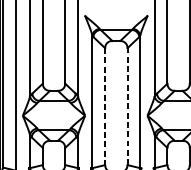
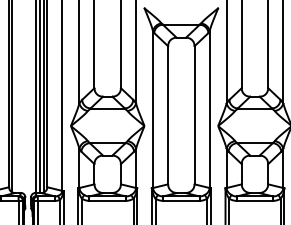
line: (127, 105) -> (194, 114), dashed -> solid
line: (105, 106) -> (168, 115), dashed -> solid

